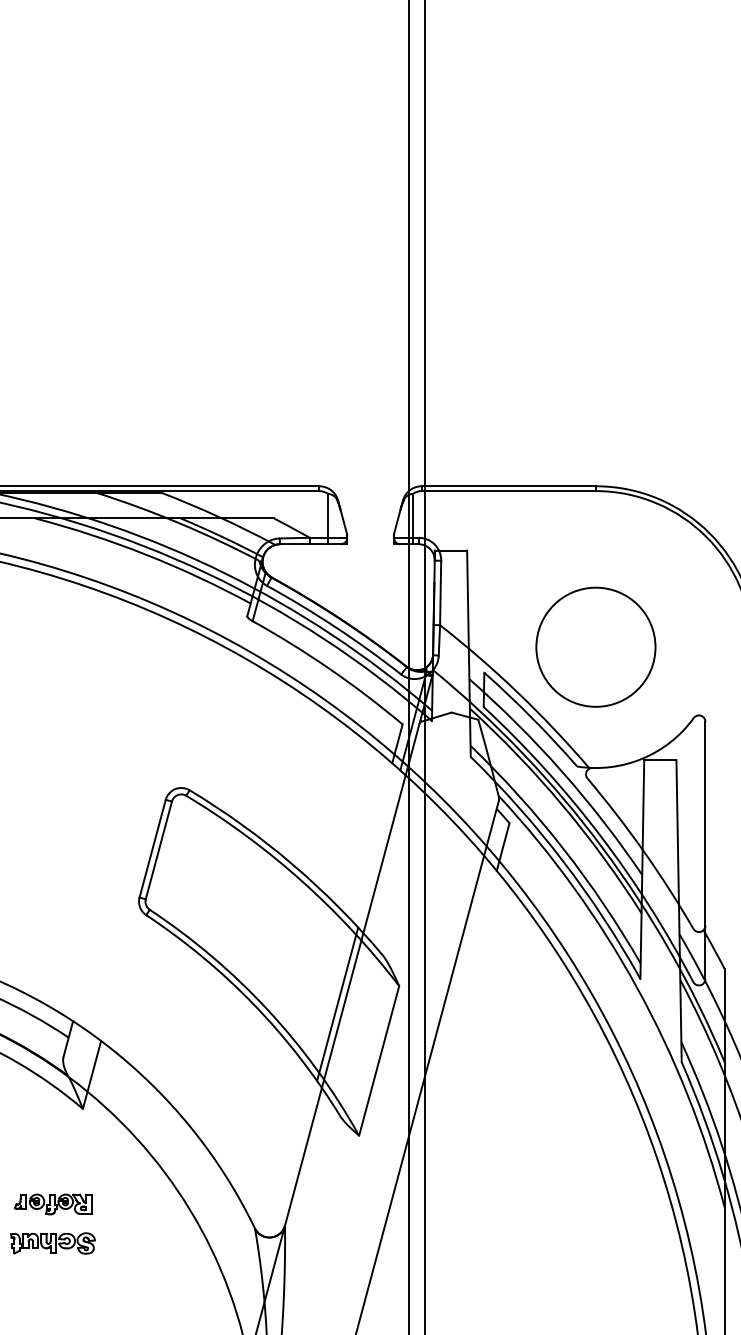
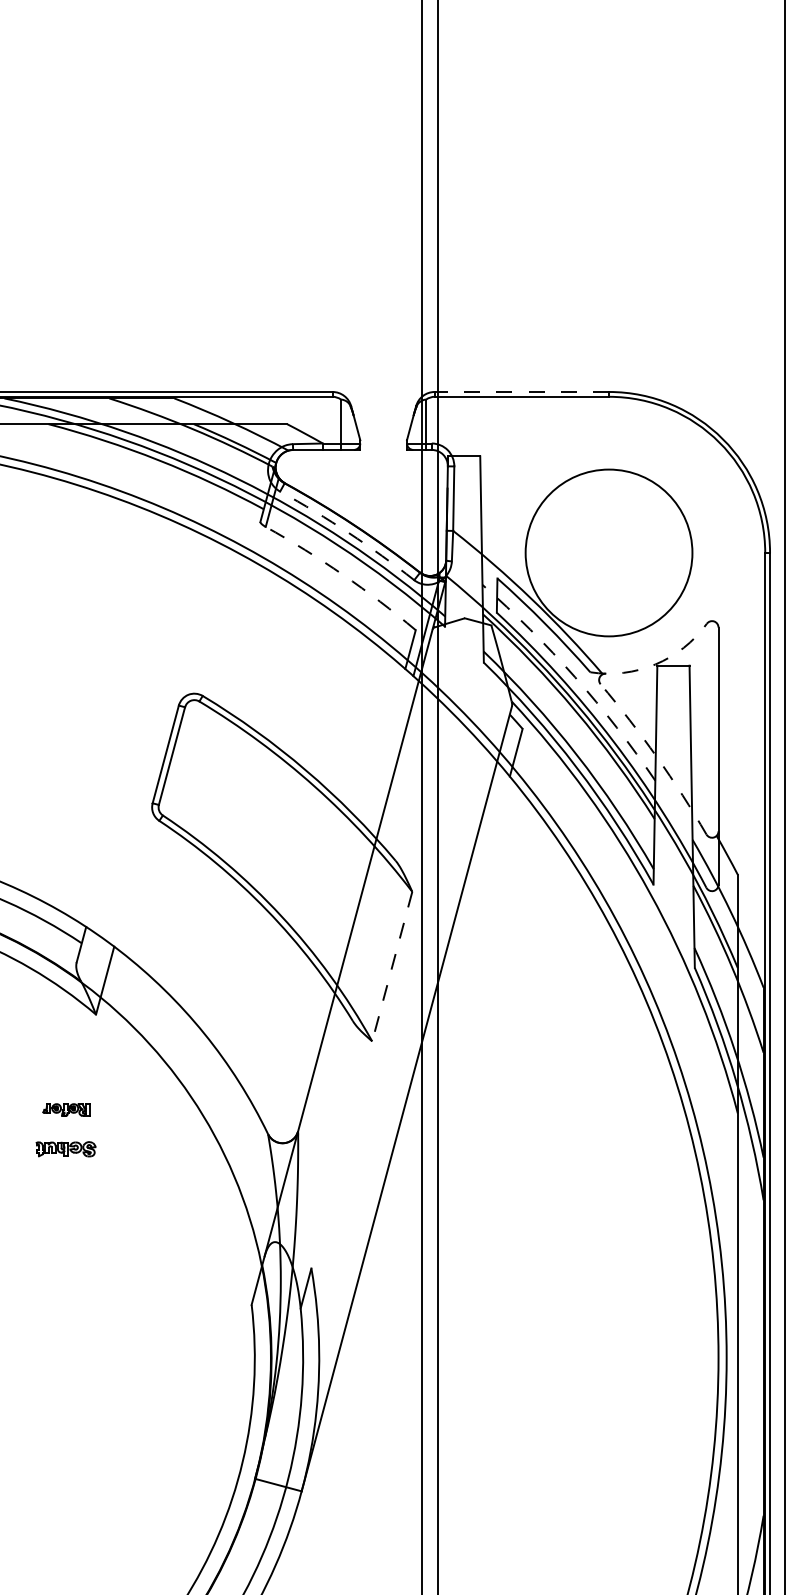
line: (508, 485) -> (521, 391), solid -> dashed
arc: (336, 627) -> (349, 533), solid -> dashed
circle: (595, 646) -> (608, 552), size x1.4
arc: (330, 668) -> (343, 574), solid -> dashed
arc: (642, 758) -> (655, 664), solid -> dashed
arc: (562, 771) -> (575, 677), solid -> dashed
arc: (643, 851) -> (656, 757), solid -> dashed
line: (337, 1003) -> (350, 909), removed
line: (379, 1061) -> (392, 967), solid -> dashed
part: (53, 1203) -> (66, 1109), size x0.6
part: (52, 1243) -> (65, 1149), size x0.7

